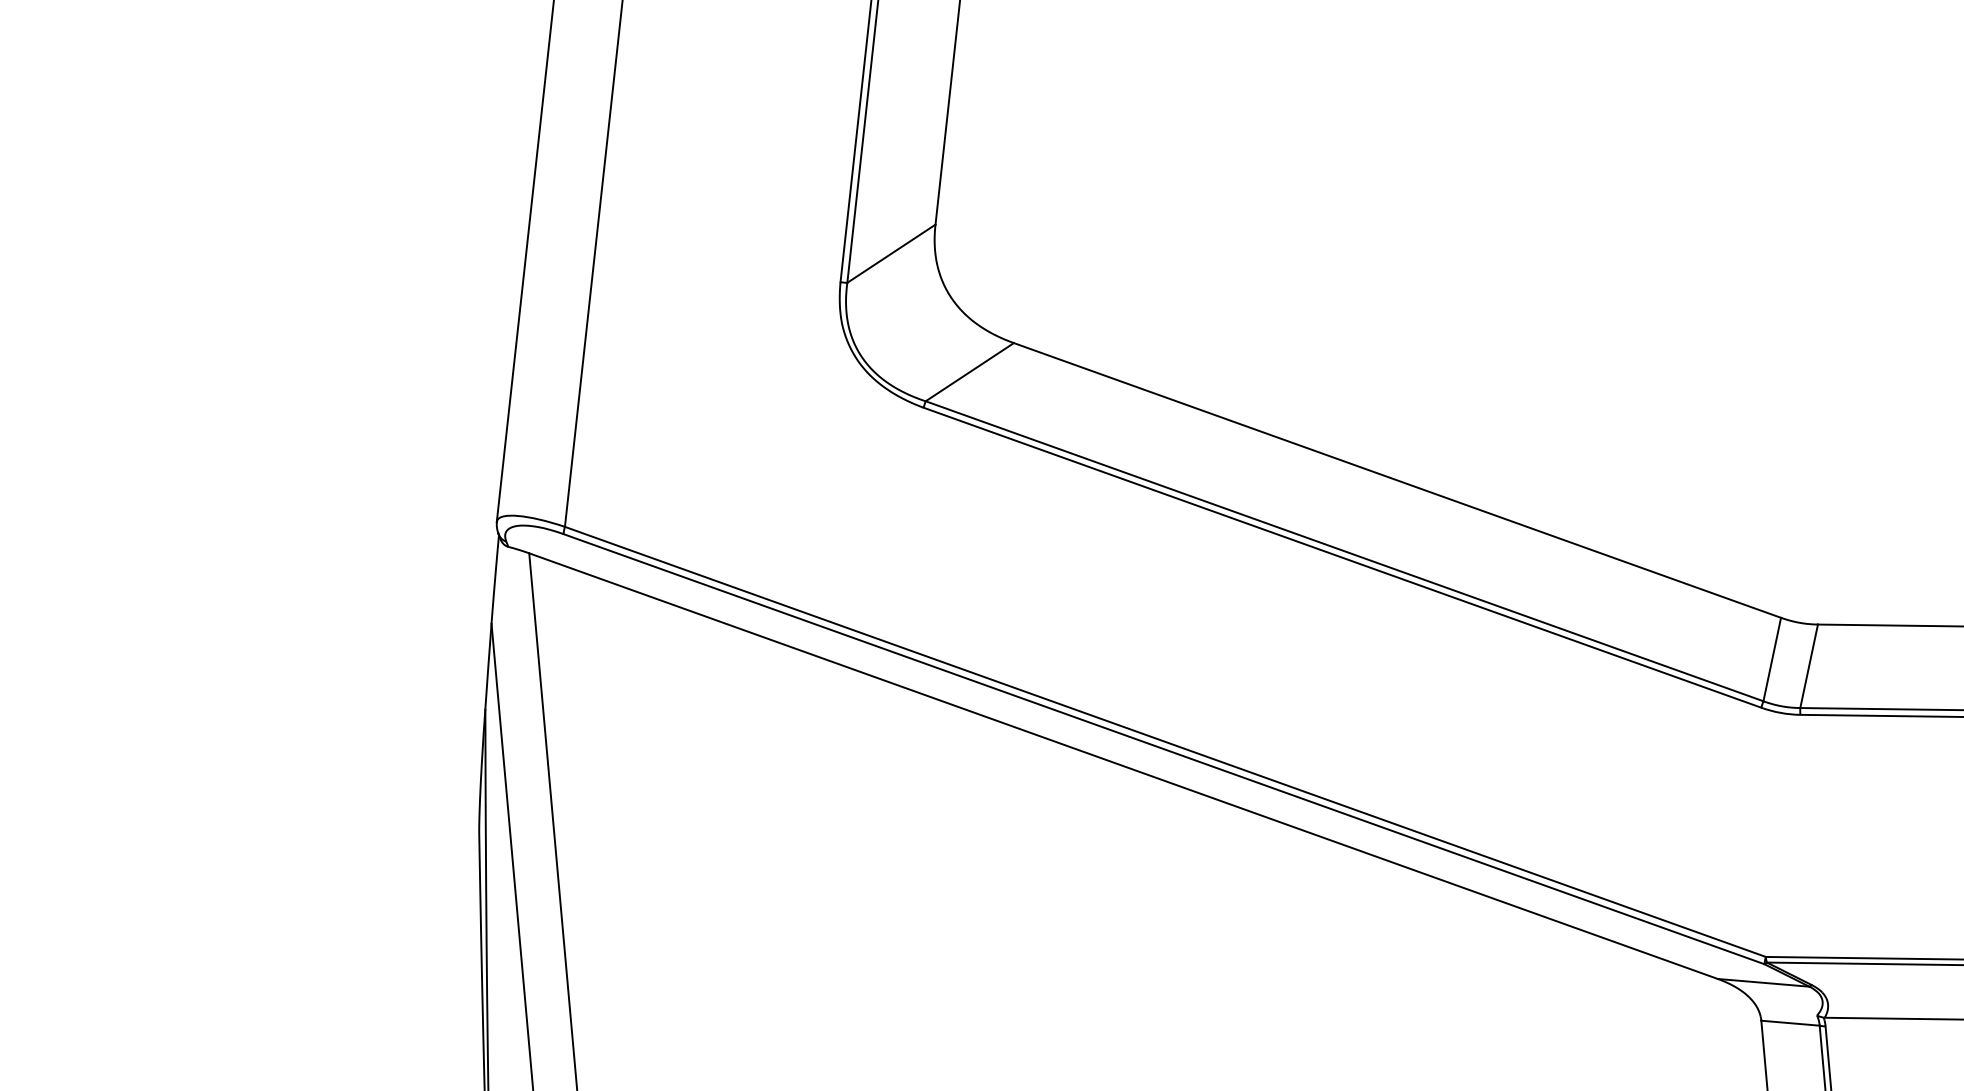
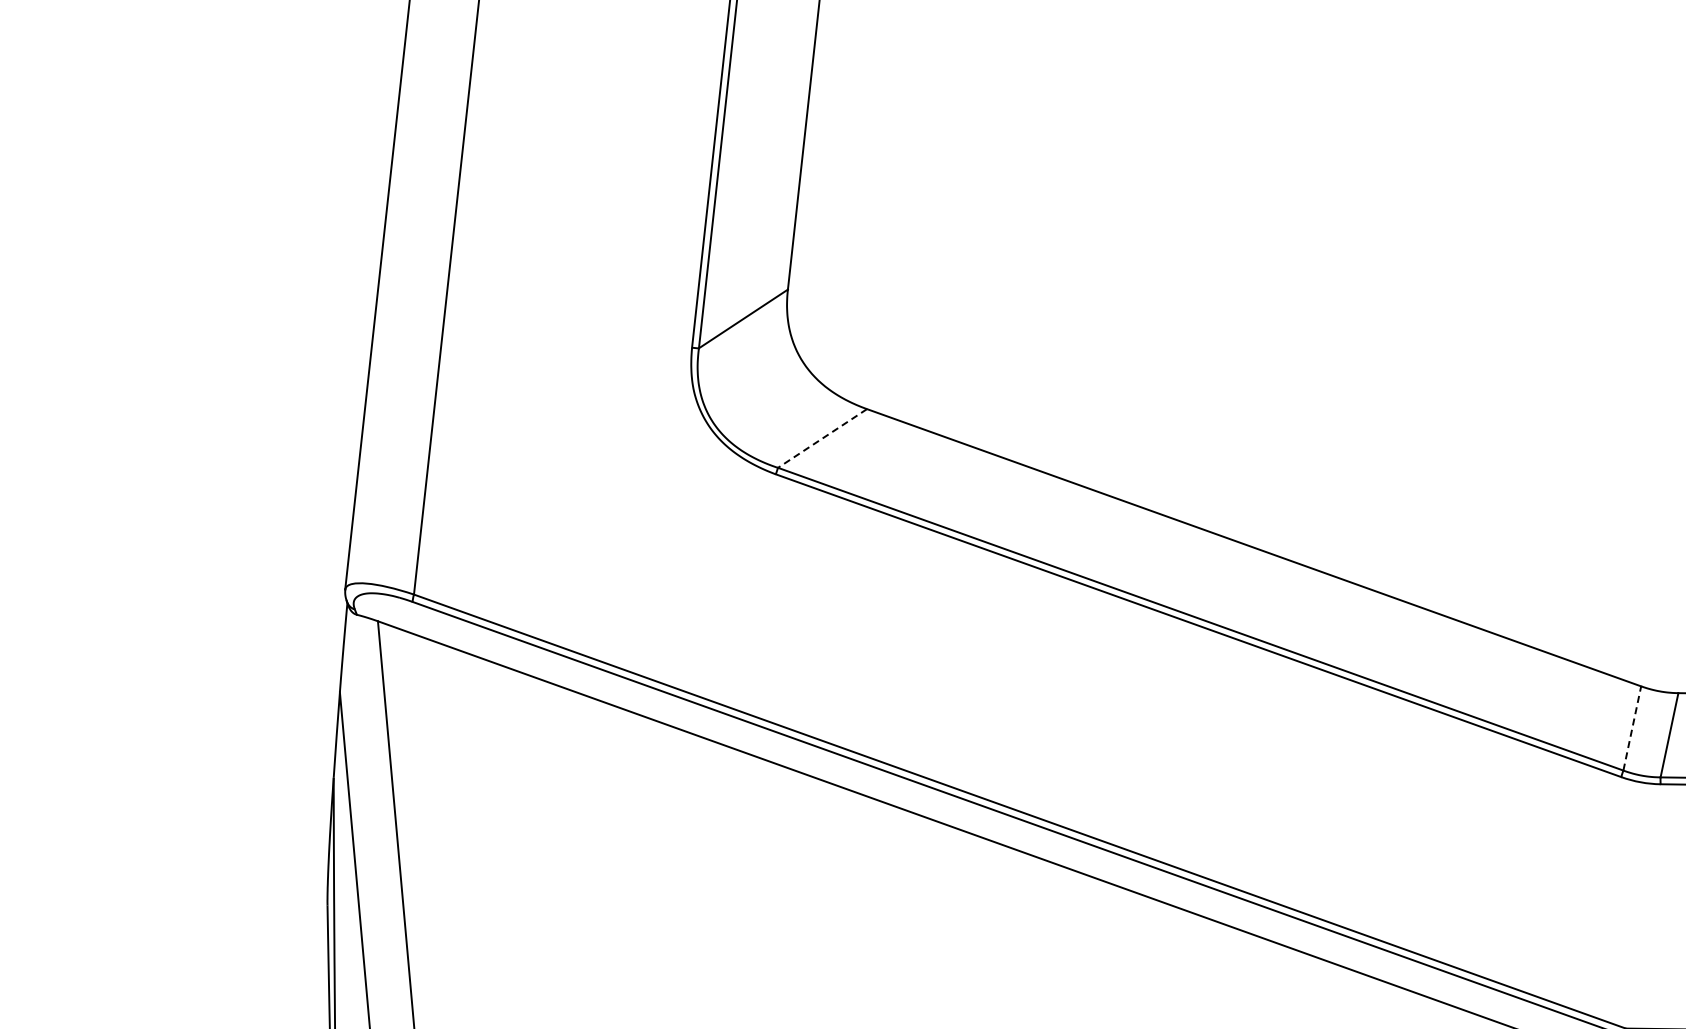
line: (969, 372) -> (822, 438), solid -> dashed
line: (1772, 659) -> (1632, 728), solid -> dashed

